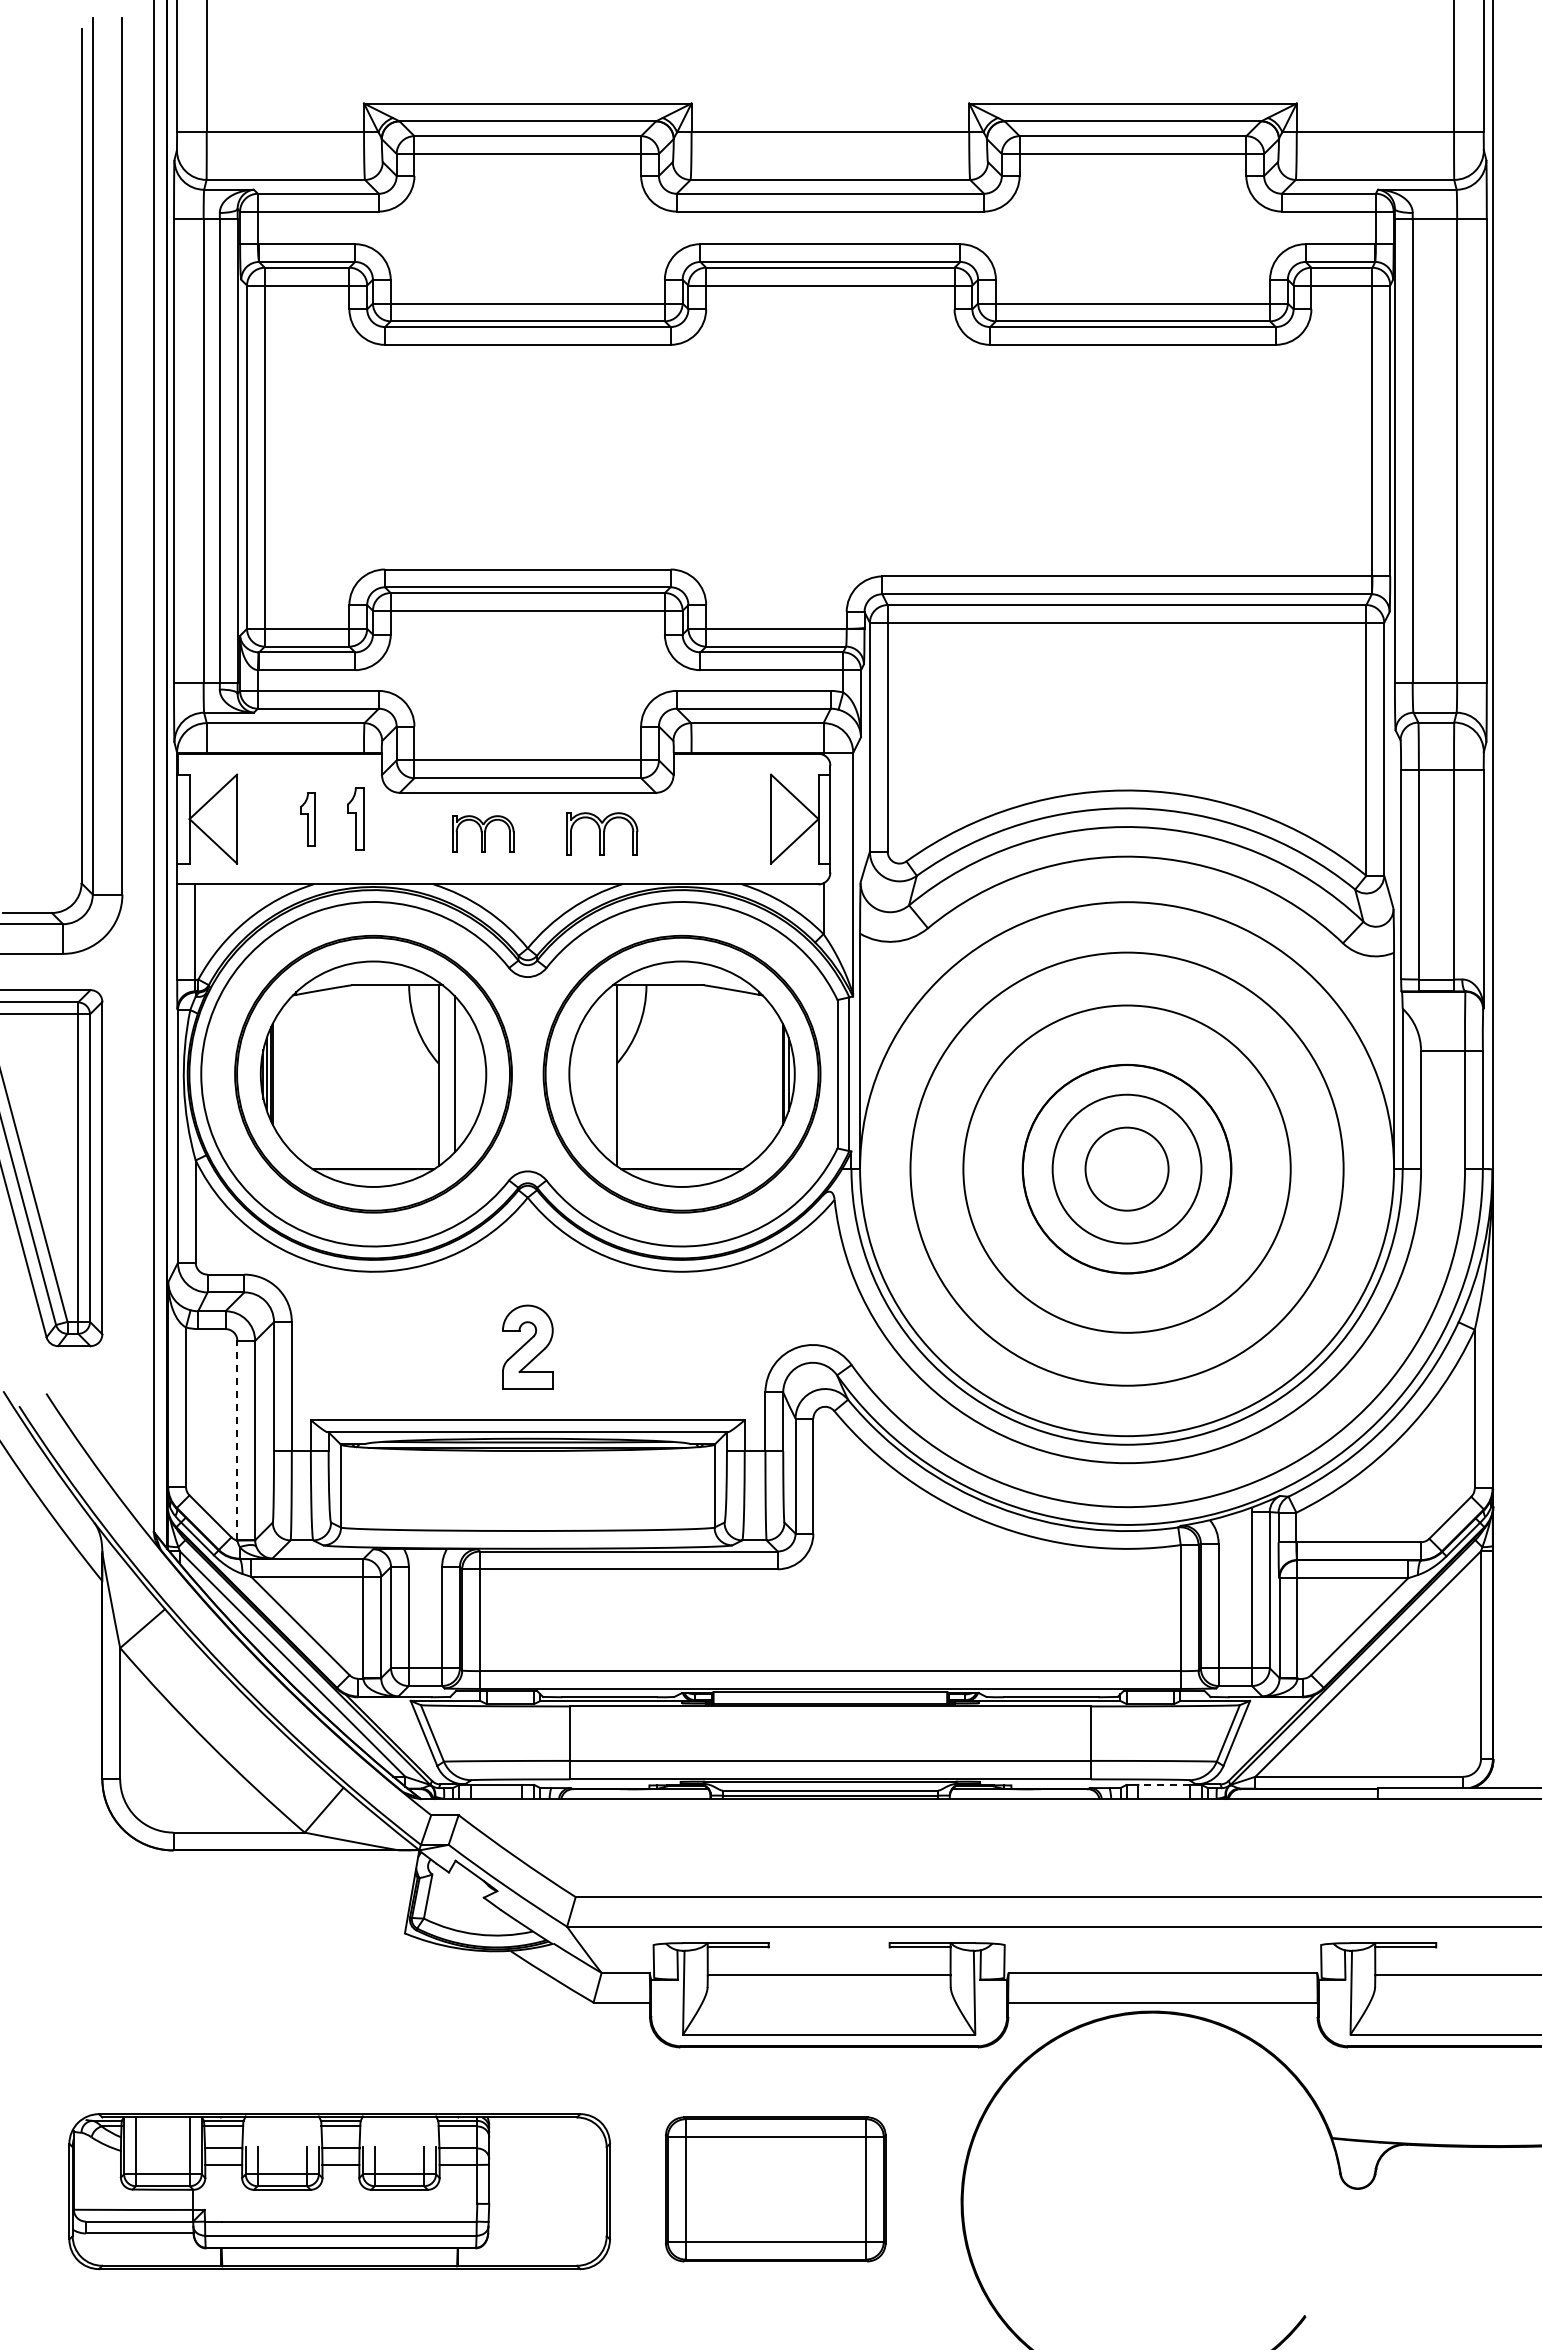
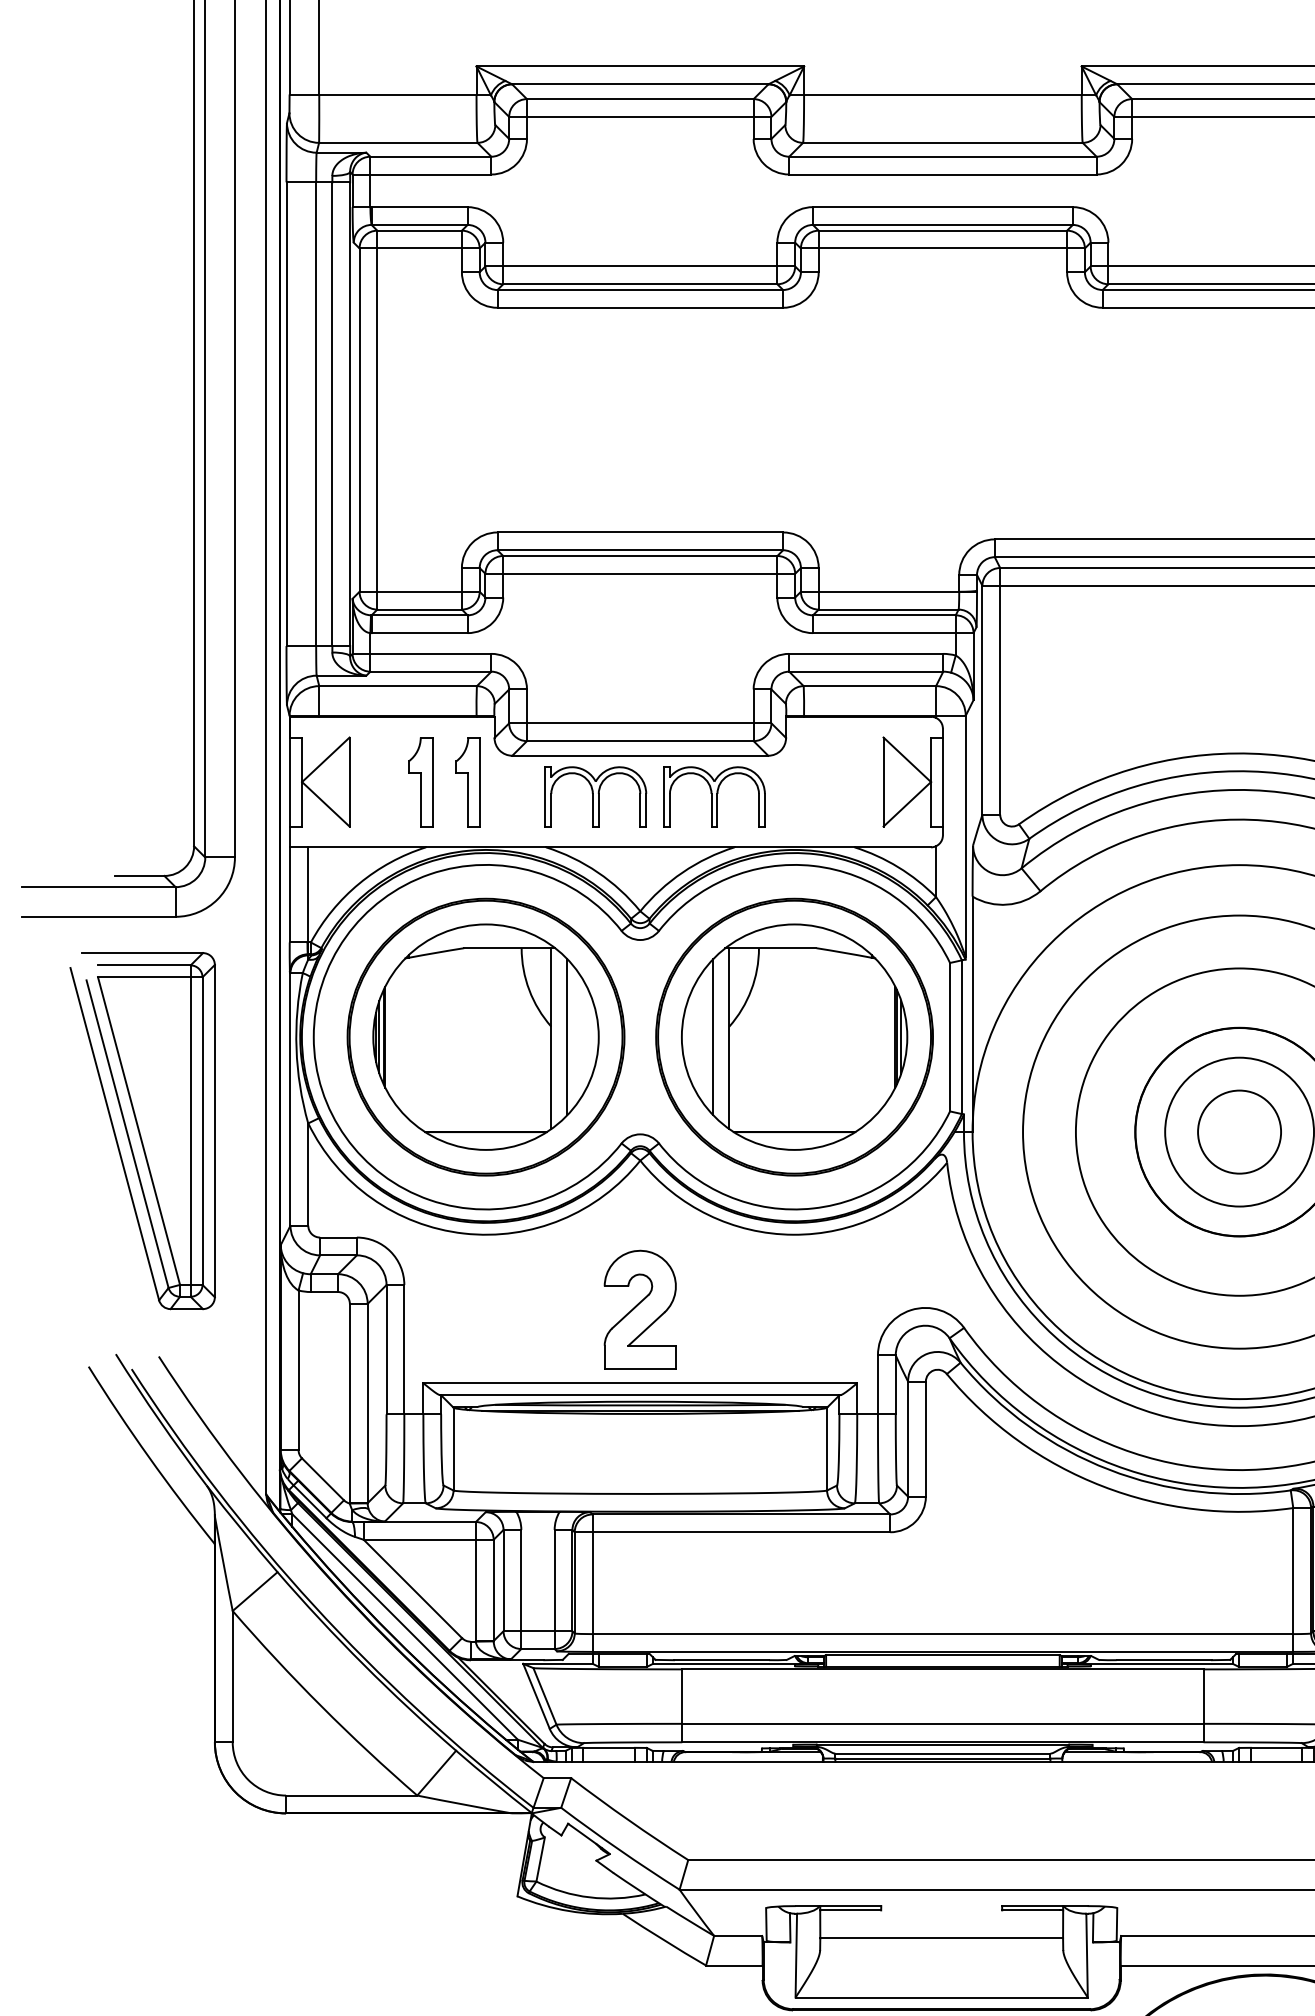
part: (307, 819) -> (420, 782), size x1.67
part: (355, 819) -> (468, 782), size x1.43
part: (483, 833) -> (596, 796), size x1.67
part: (602, 833) -> (715, 796), size x1.43
line: (600, 1074) -> (713, 1037), added
part: (527, 1346) -> (640, 1309), size x1.43
line: (237, 1440) -> (350, 1403), dashed -> solid
line: (1164, 1784) -> (1277, 1747), dashed -> solid

